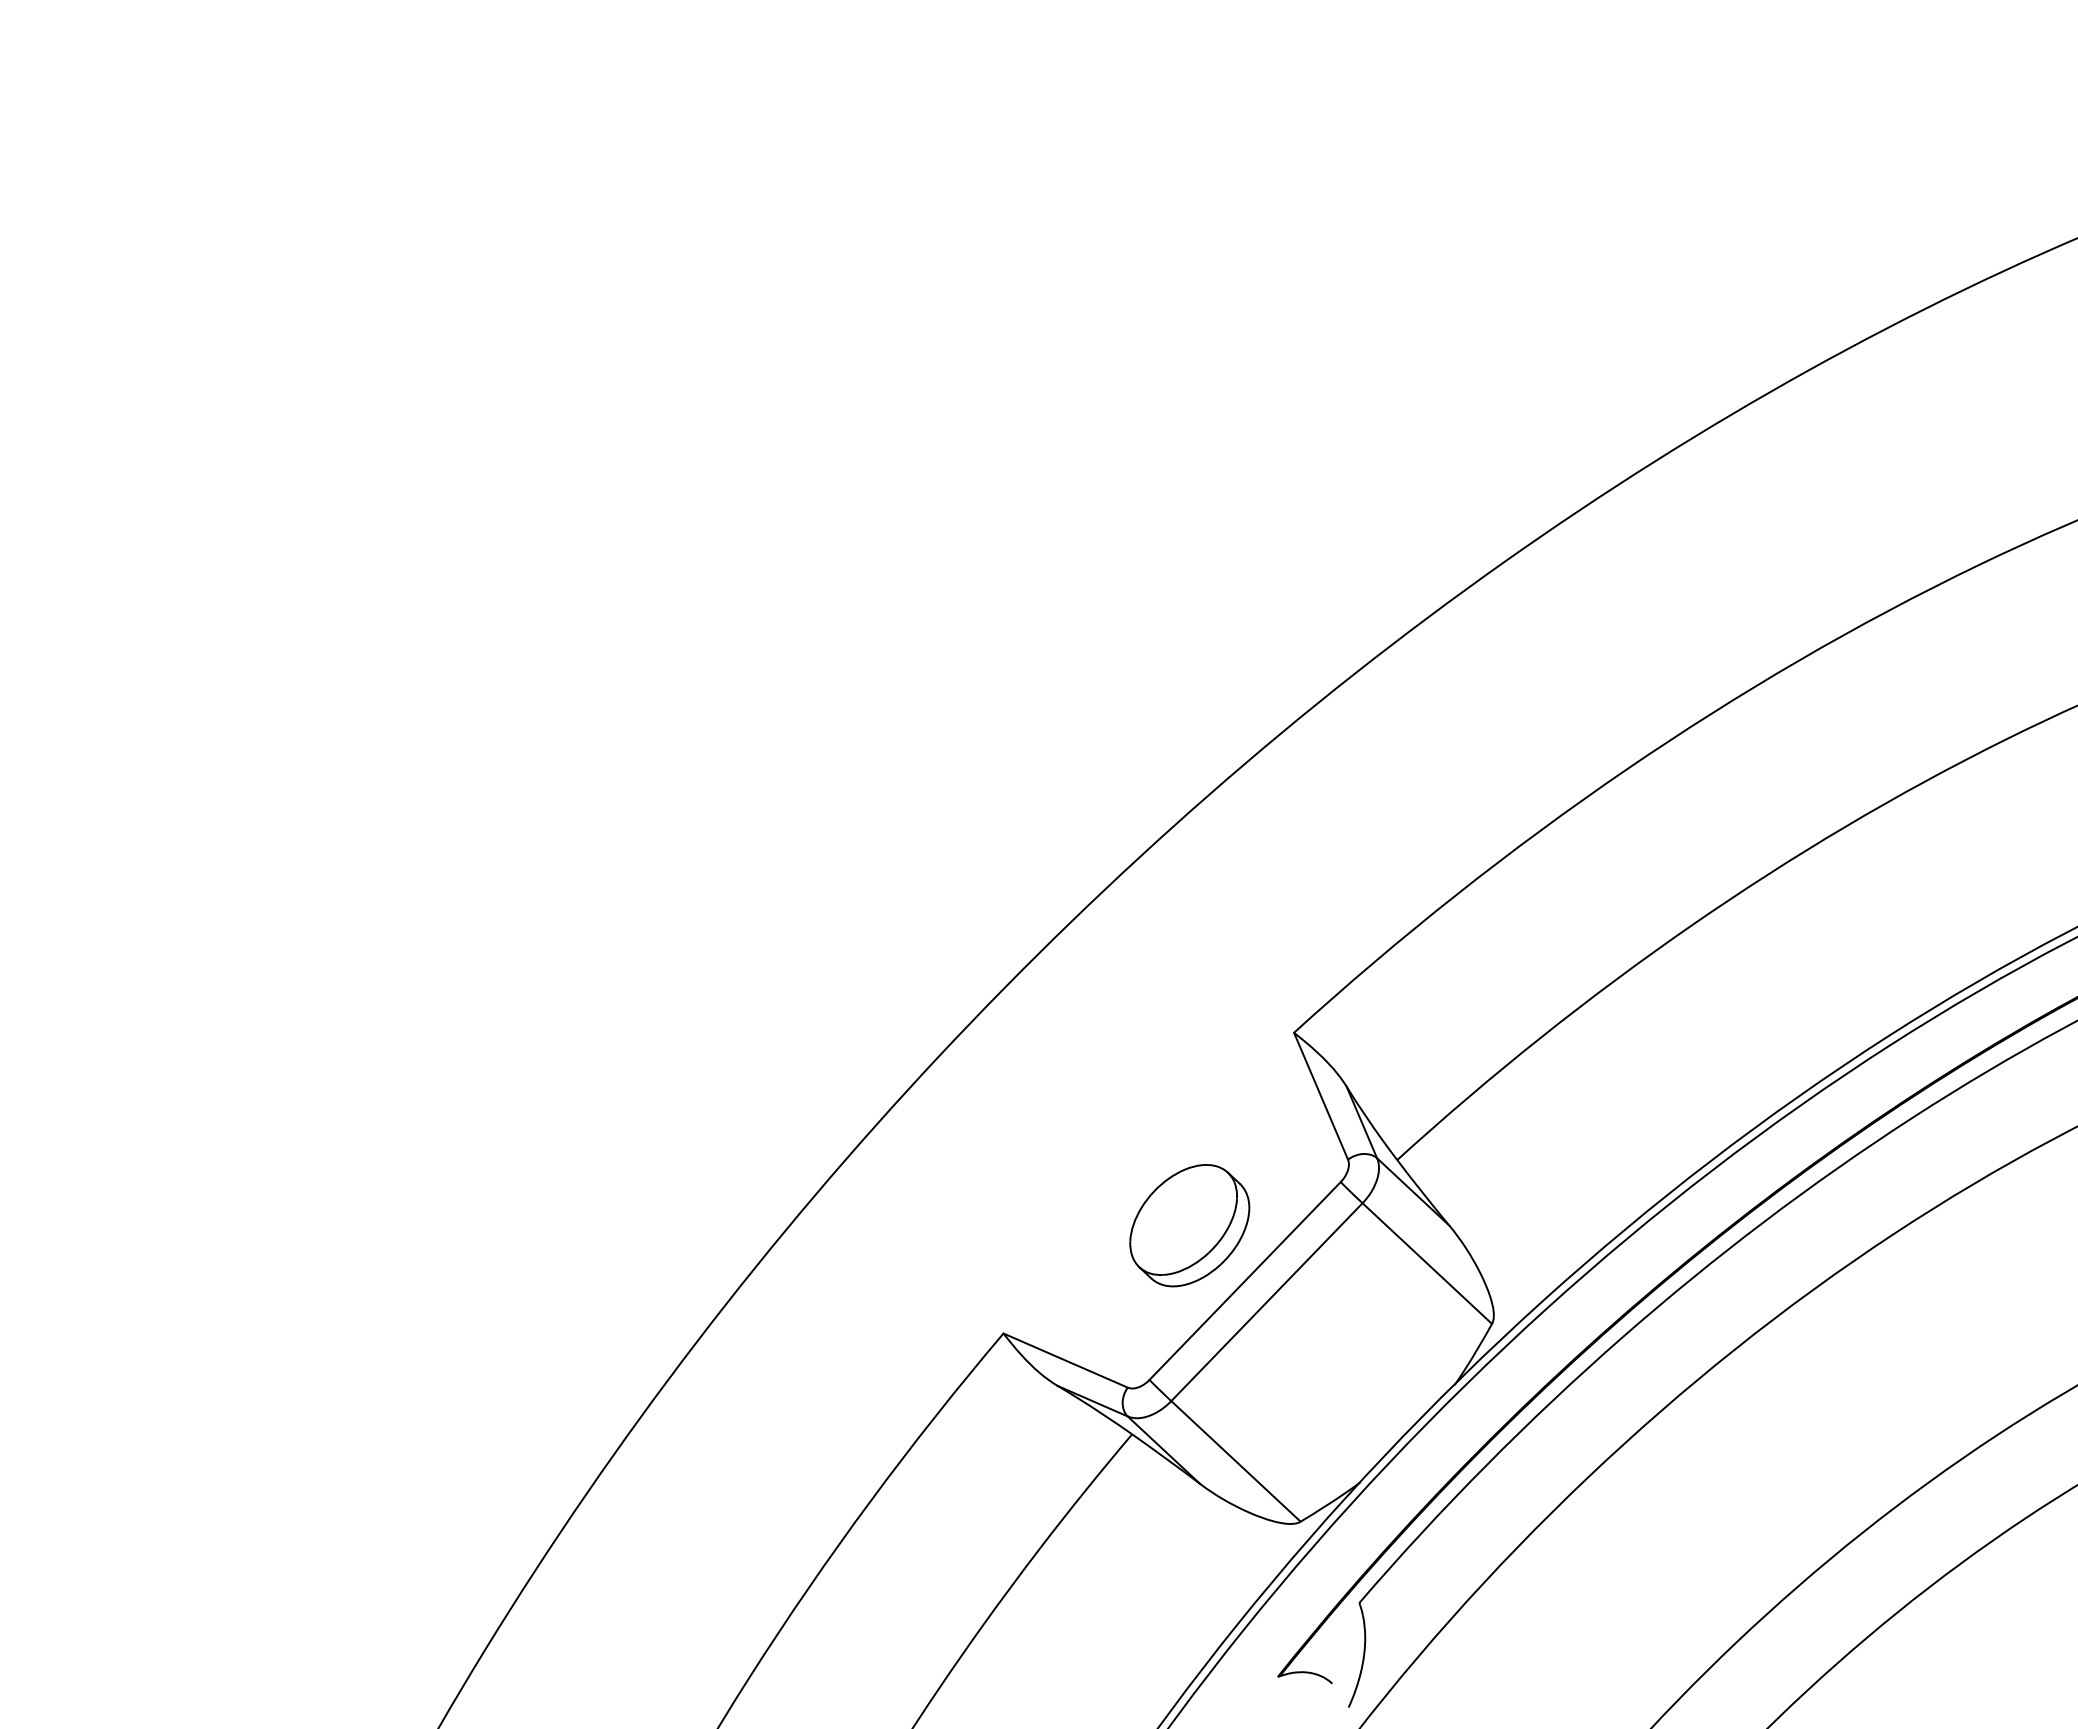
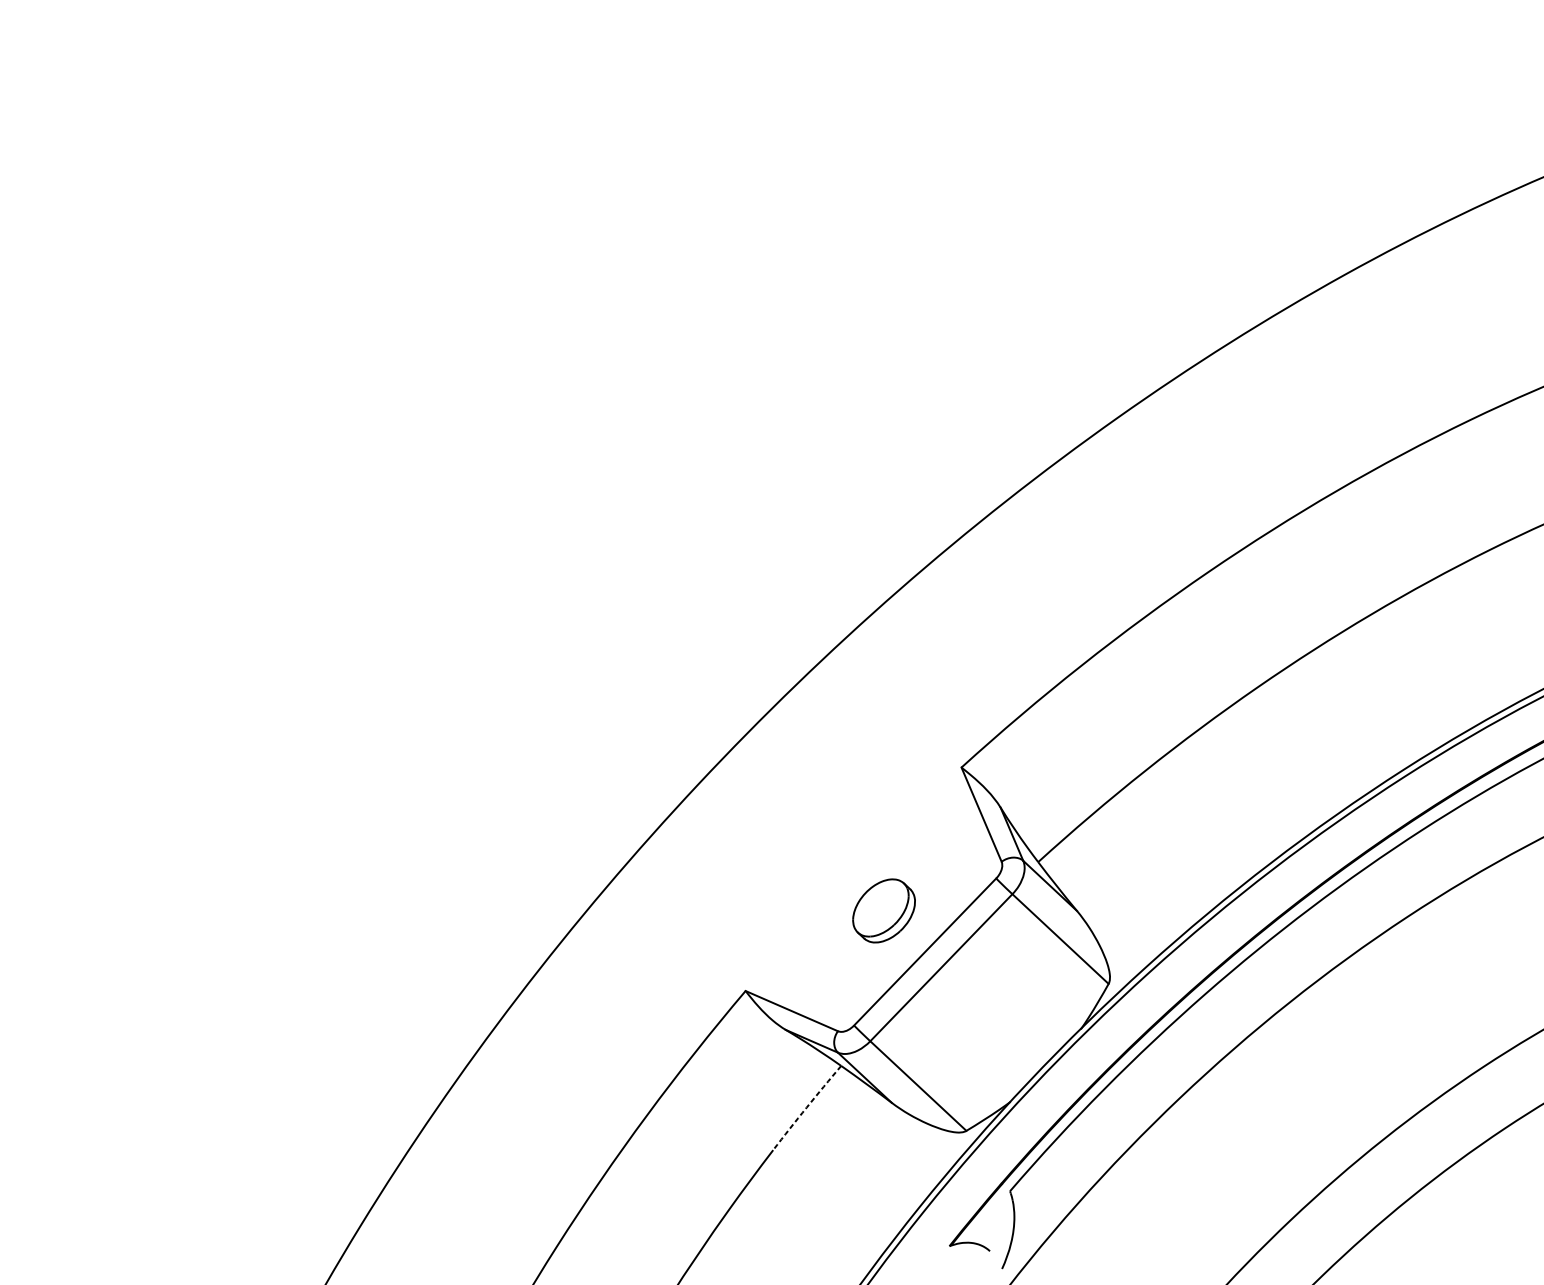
part: (1189, 1225) -> (883, 910), size x0.7
arc: (1085, 1490) -> (806, 1107), solid -> dashed

